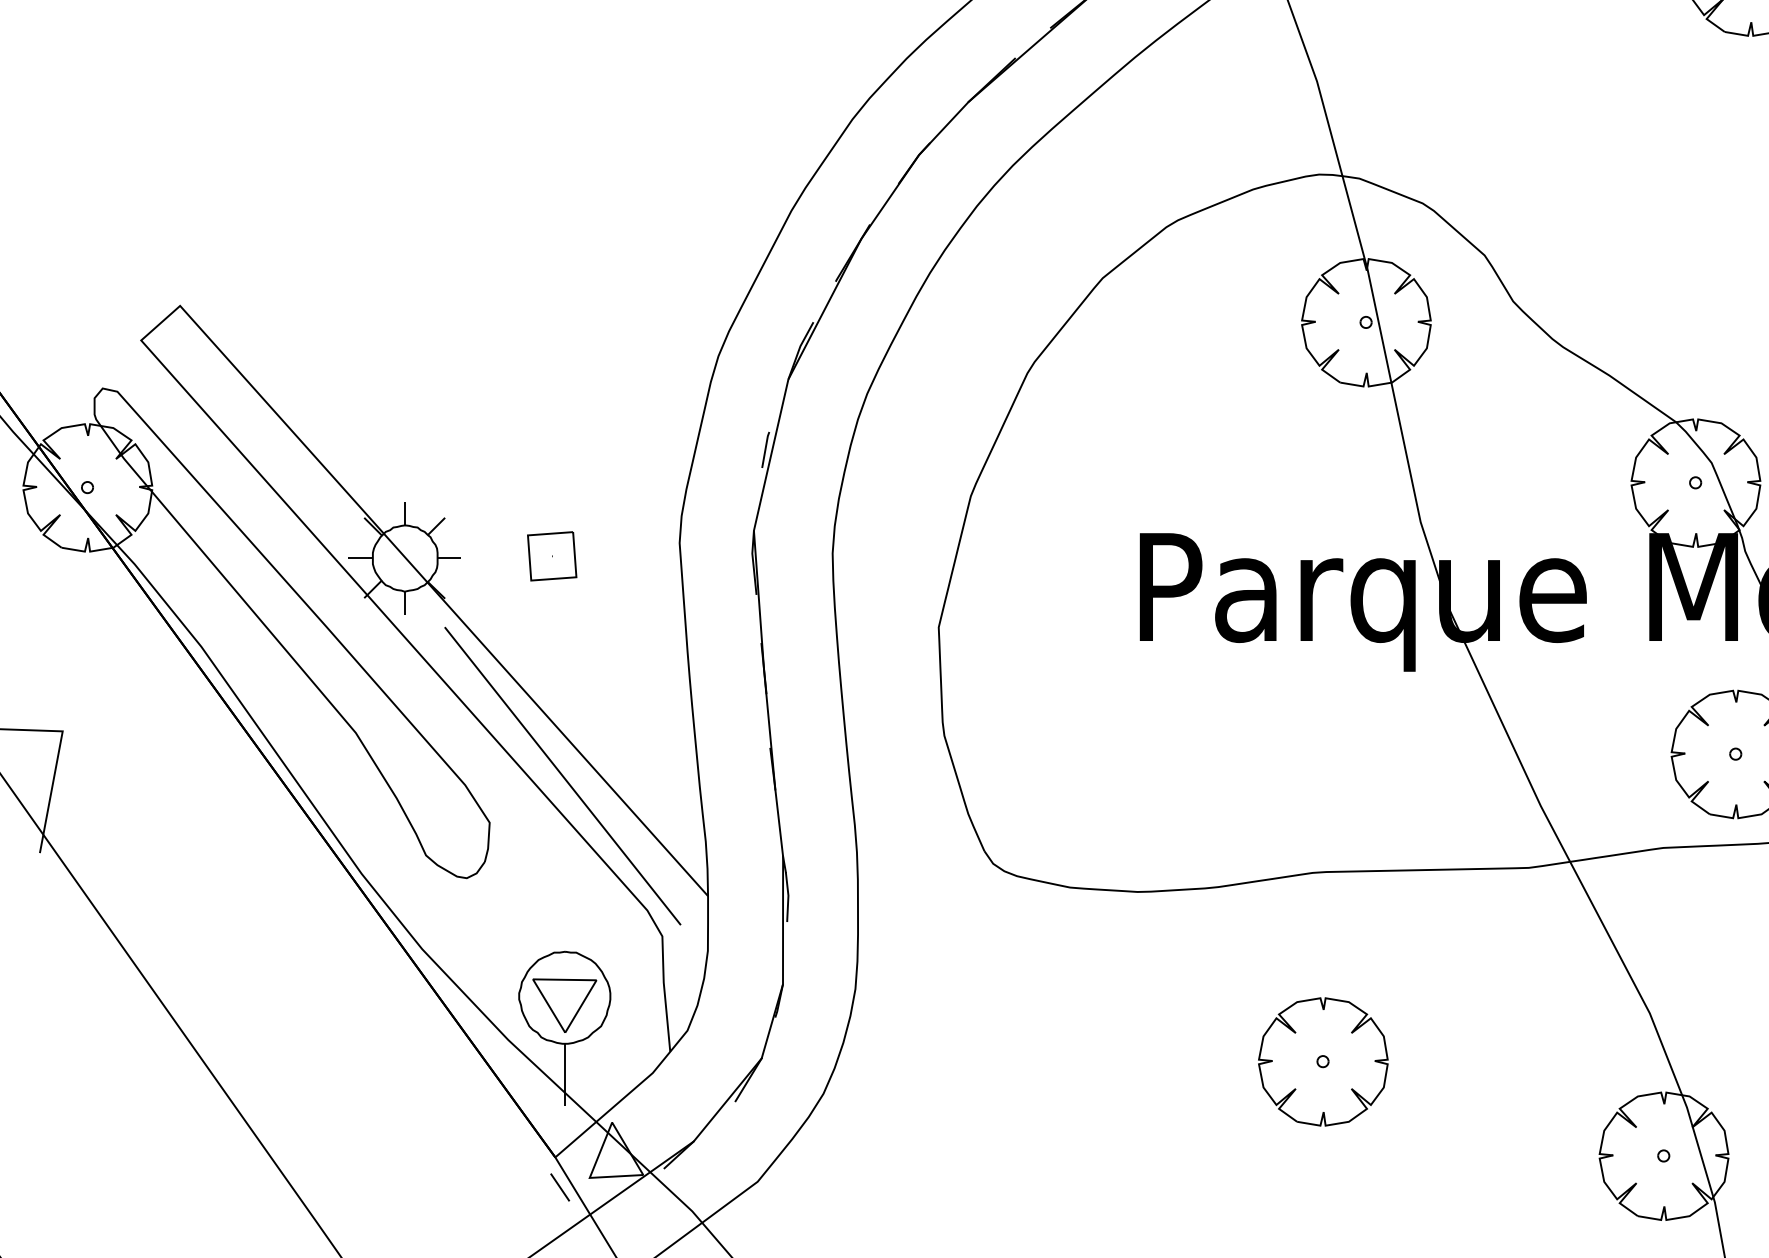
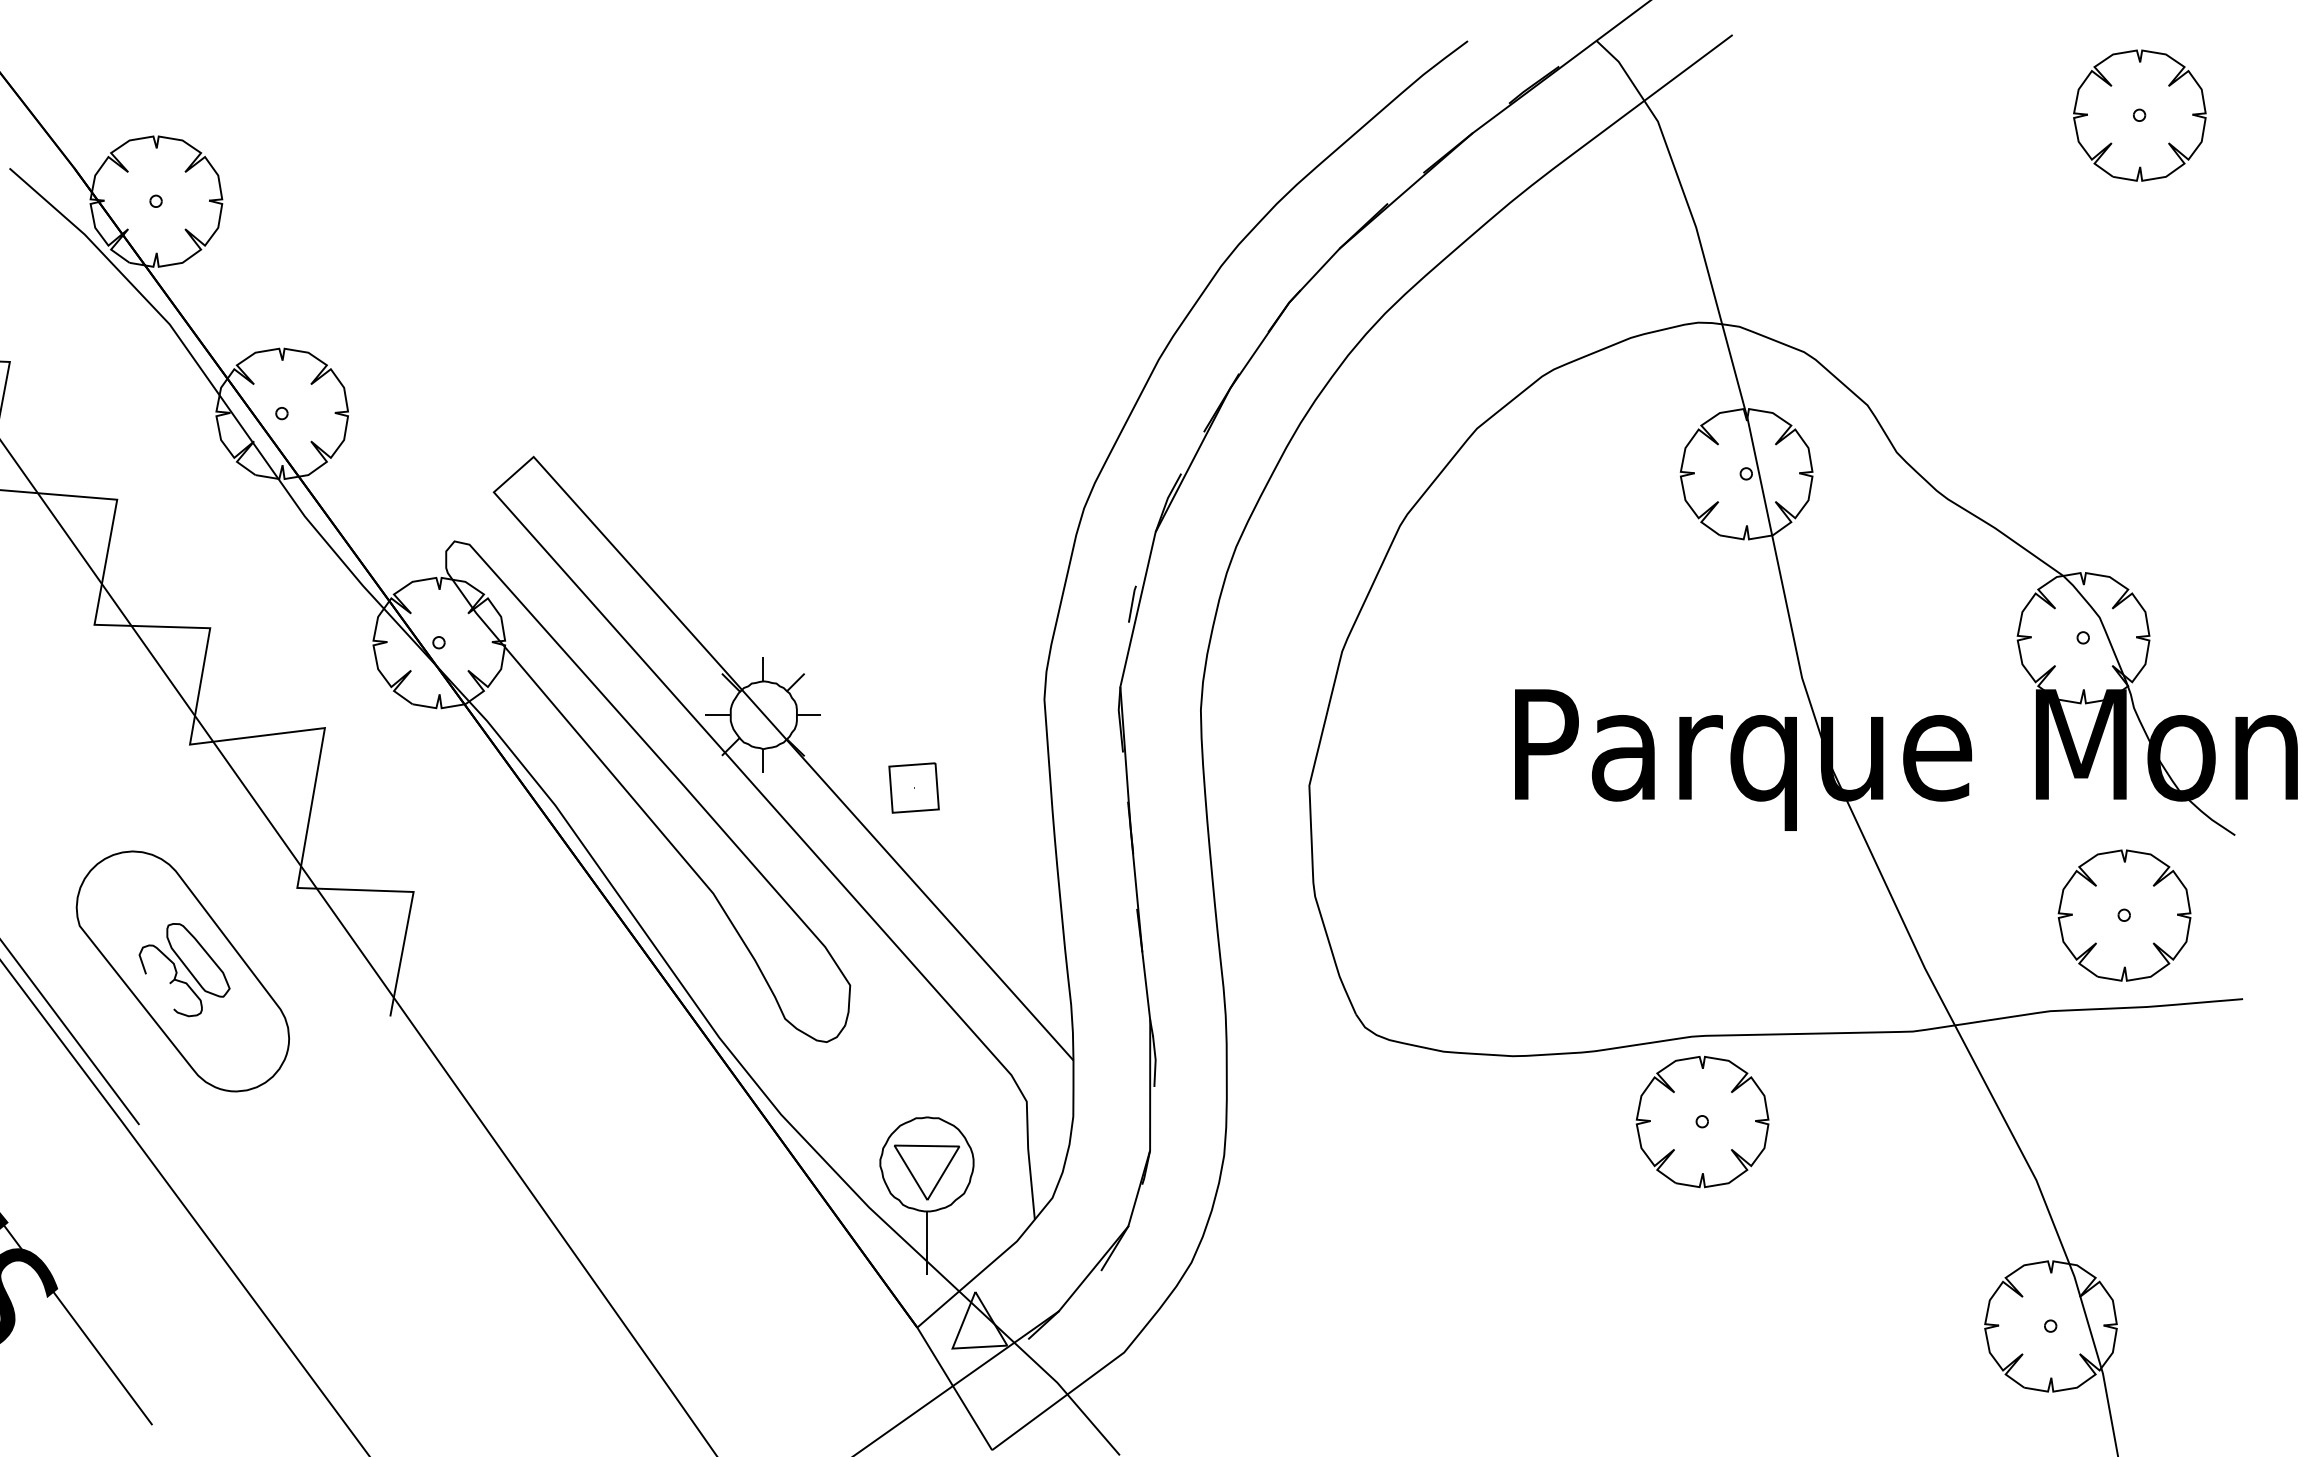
part: (551, 555) -> (913, 787), moved
line: (562, 775) -> (924, 937), removed
part: (1323, 1061) -> (1702, 1121), moved
line: (560, 1187) -> (922, 1358), removed

